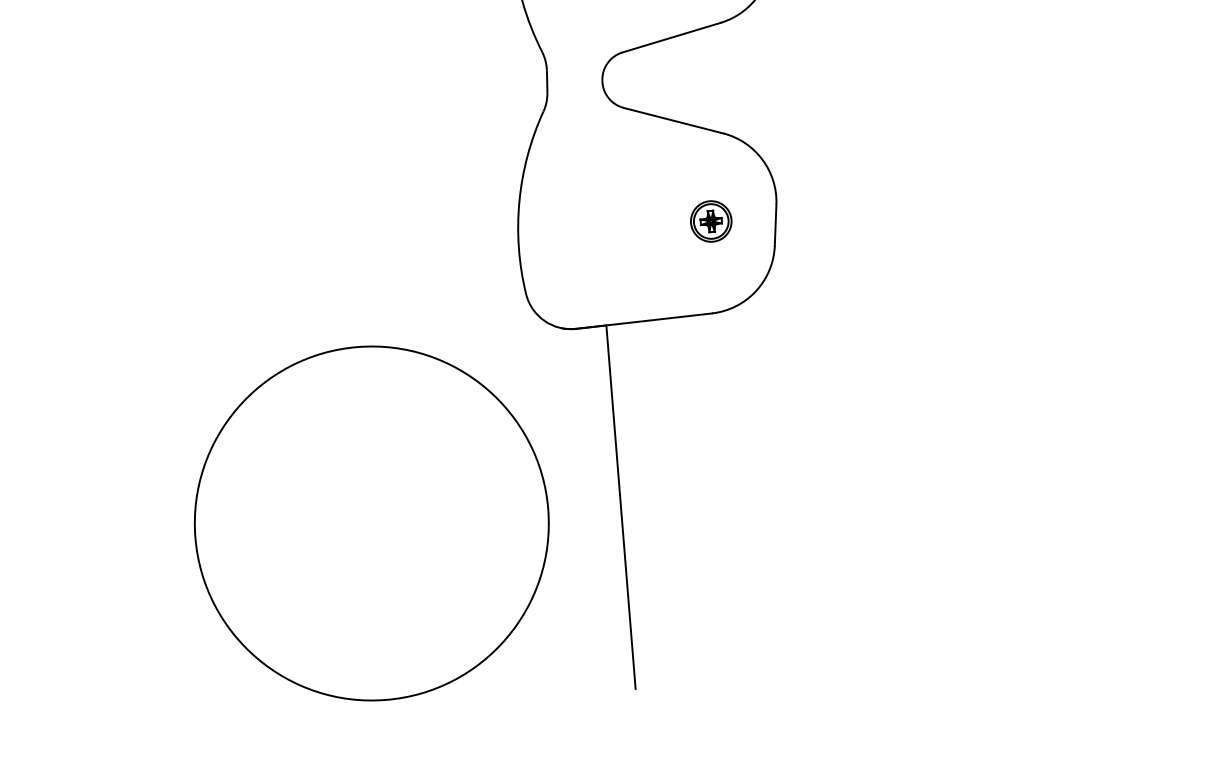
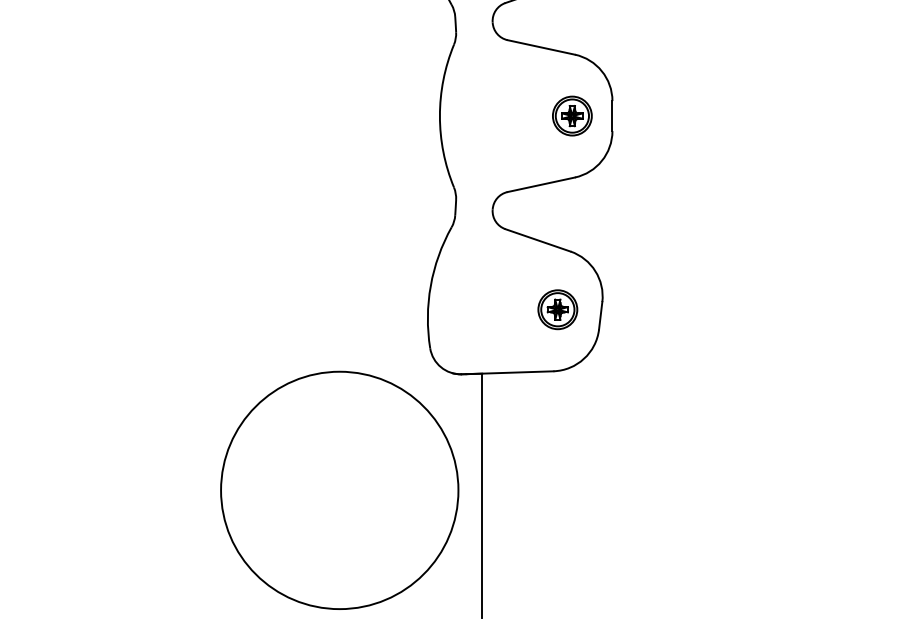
part: (710, 221) -> (557, 309), size x1.43
circle: (371, 522) -> (339, 489), moved

